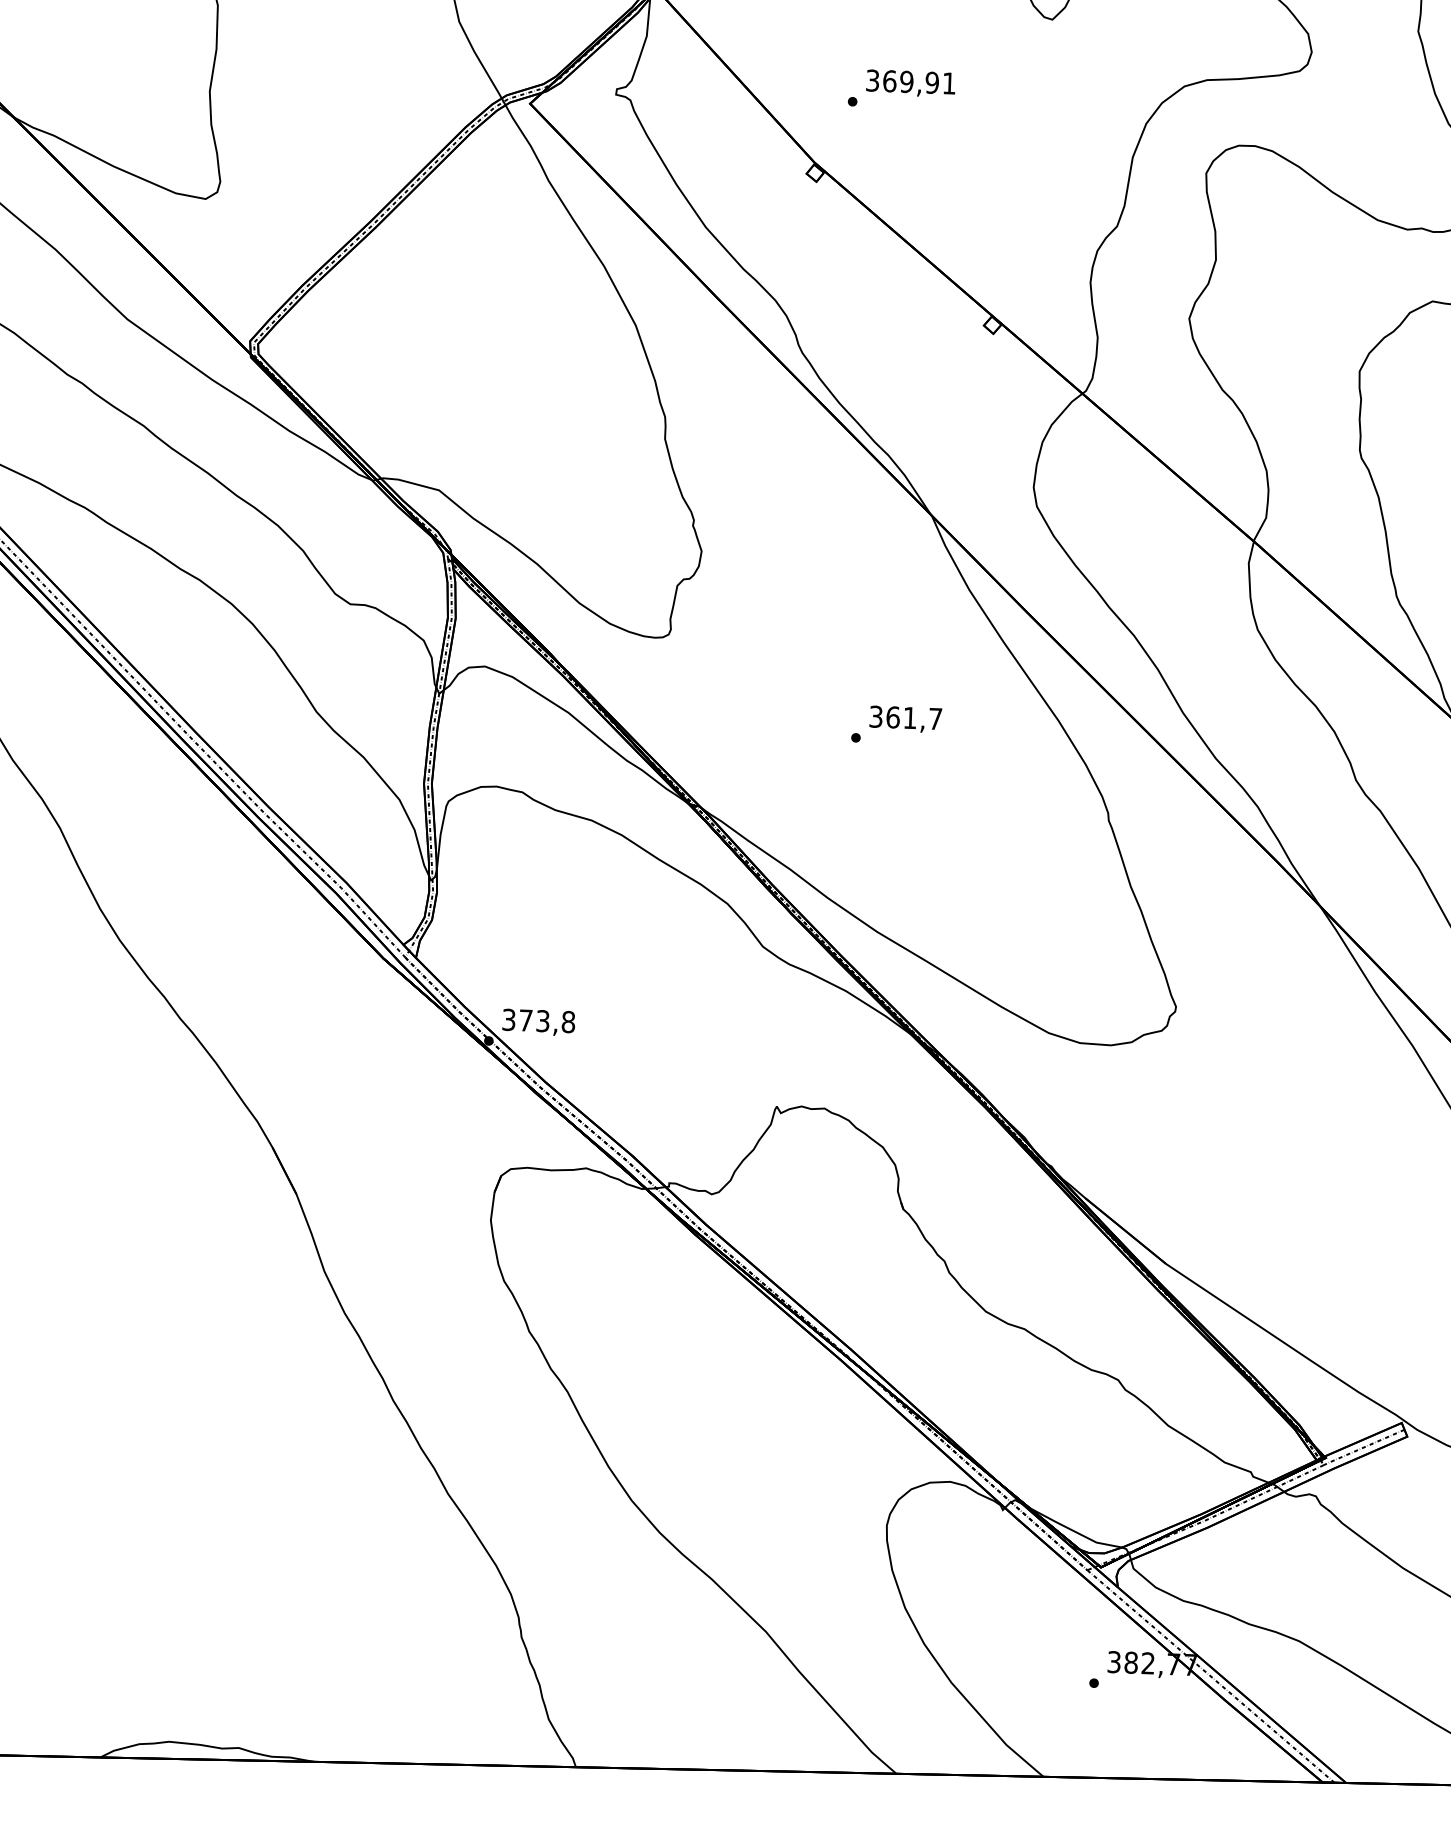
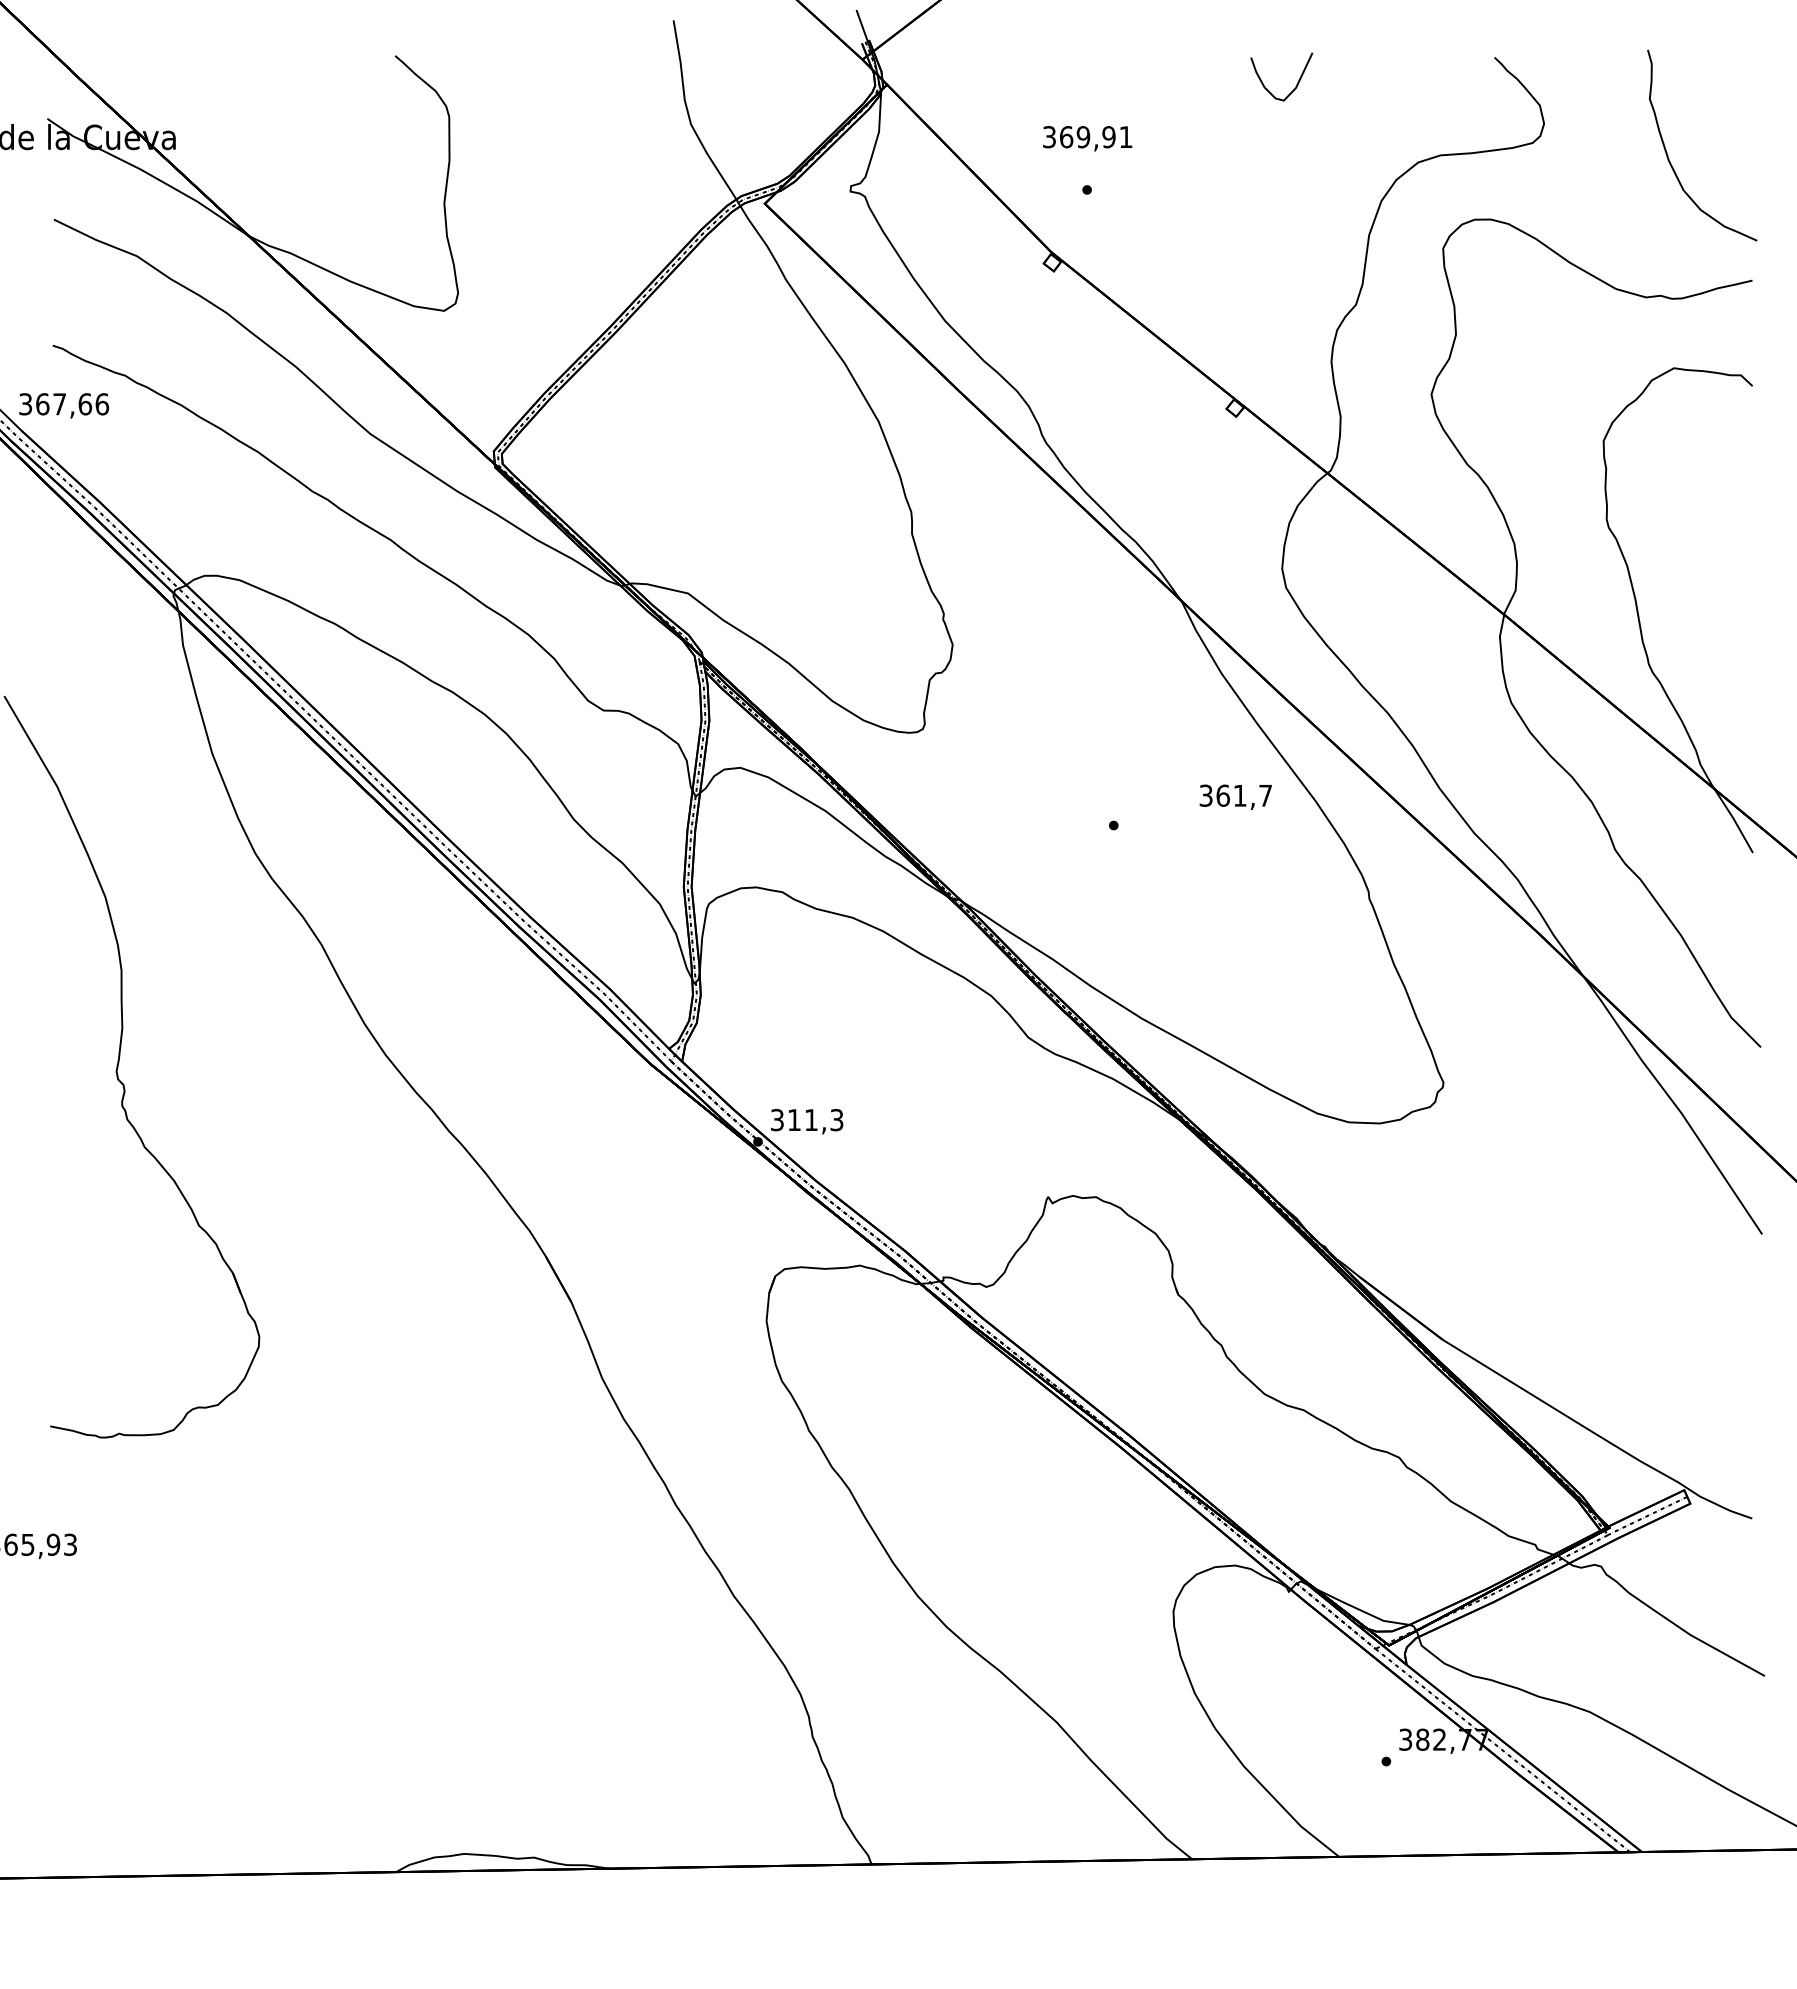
text: (910, 83) -> (1087, 138), moved
text: (905, 718) -> (1235, 796), moved
text: (547, 1021) -> (815, 1120), 373,8 -> 311,3

